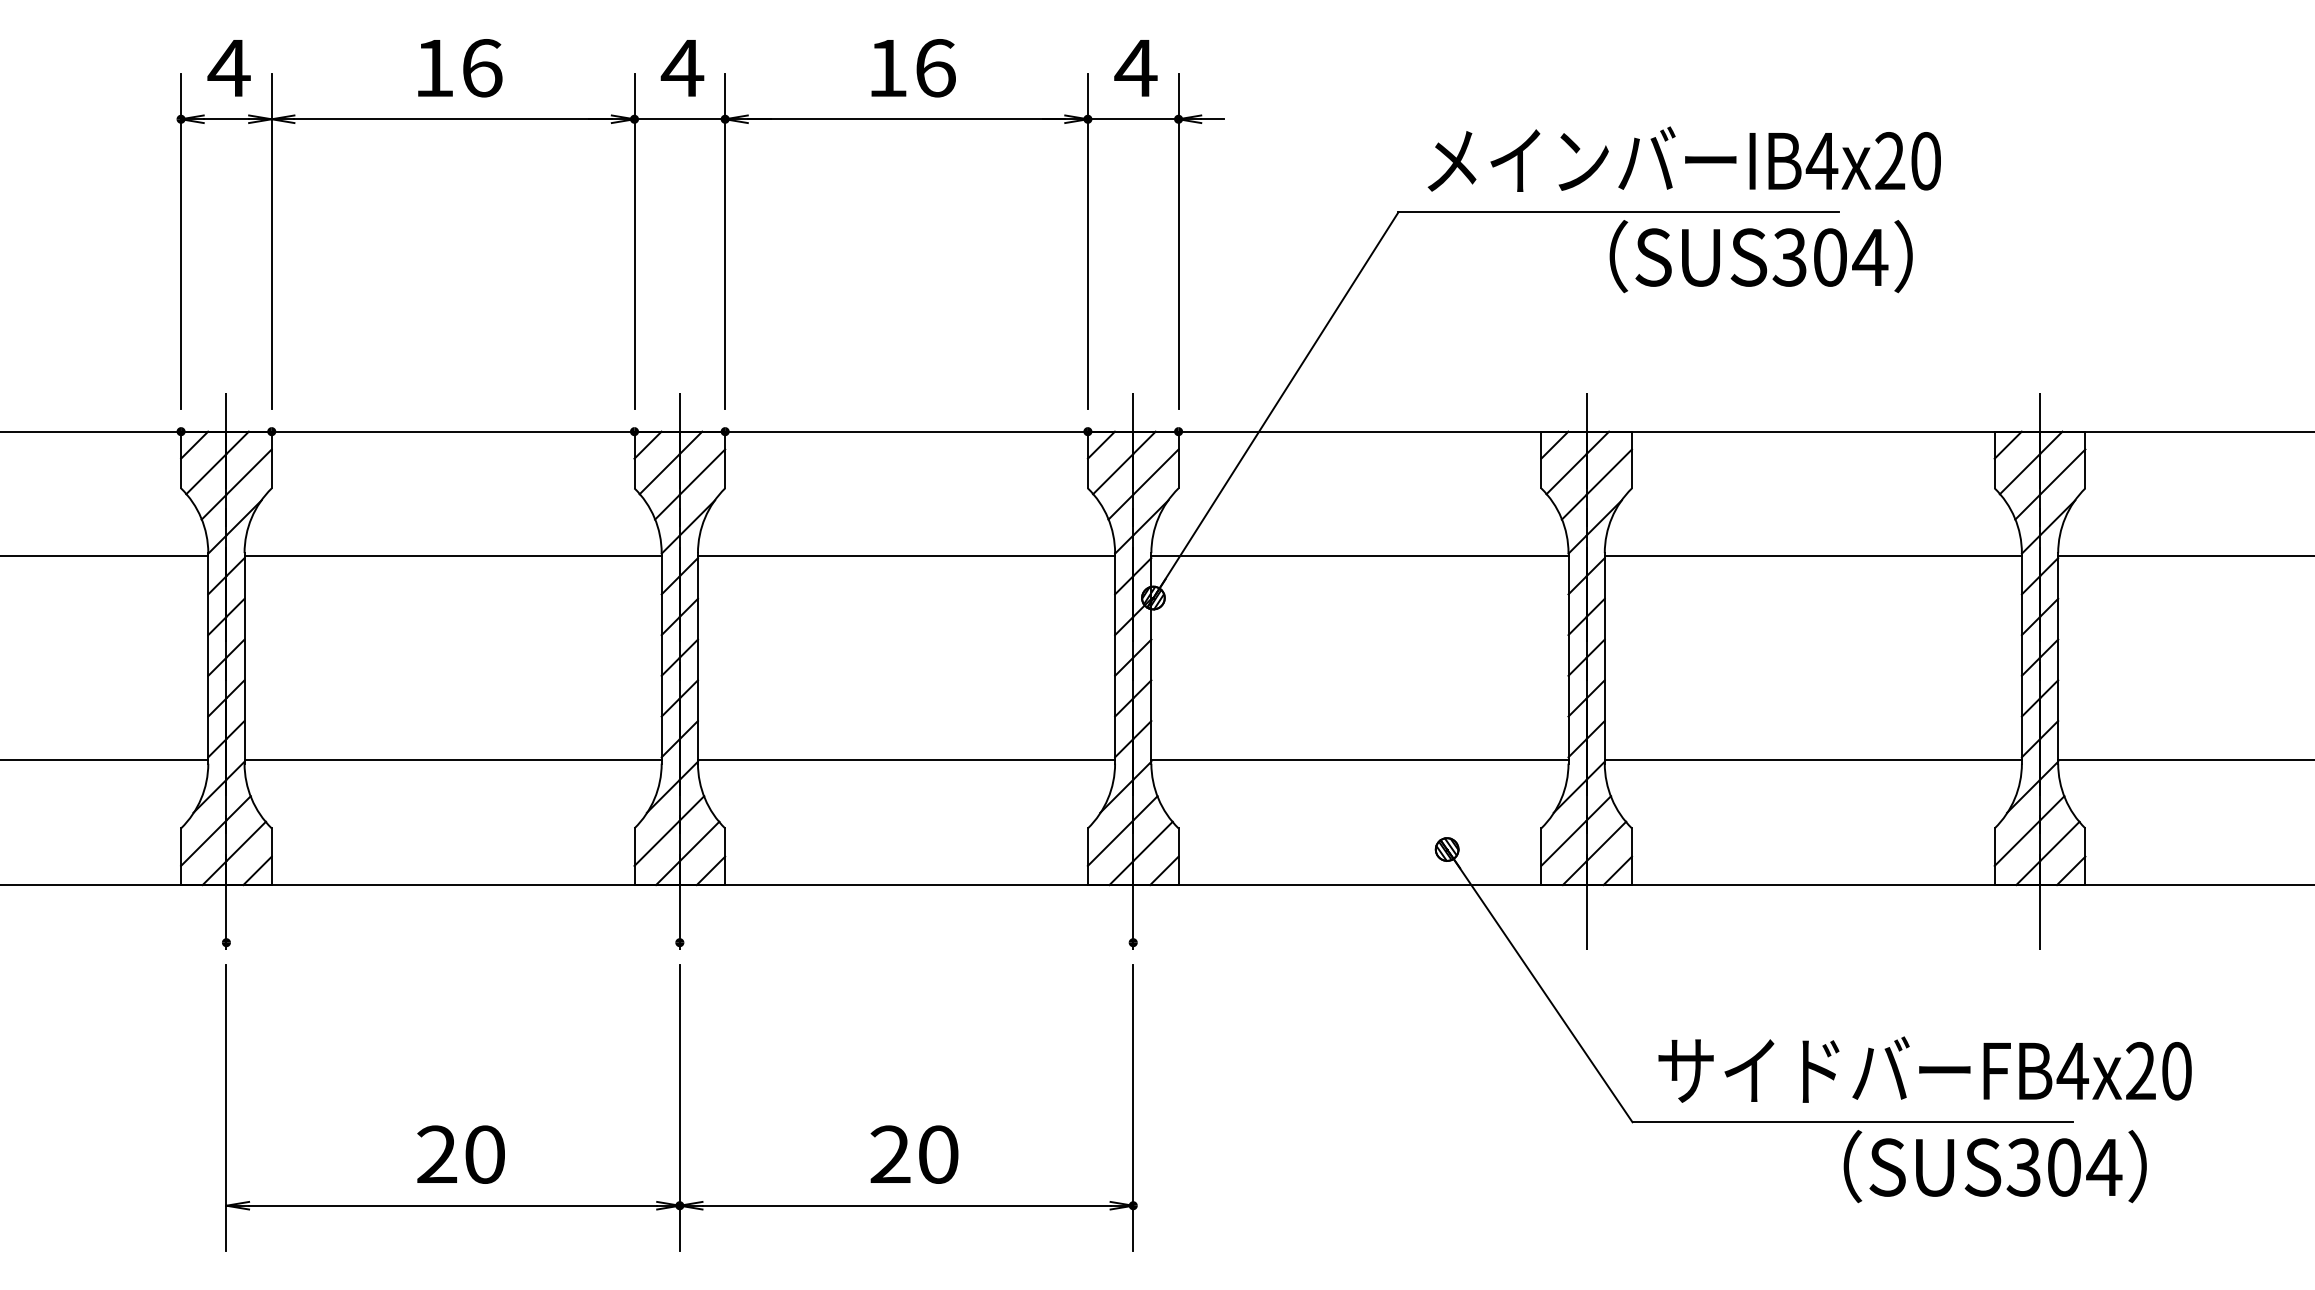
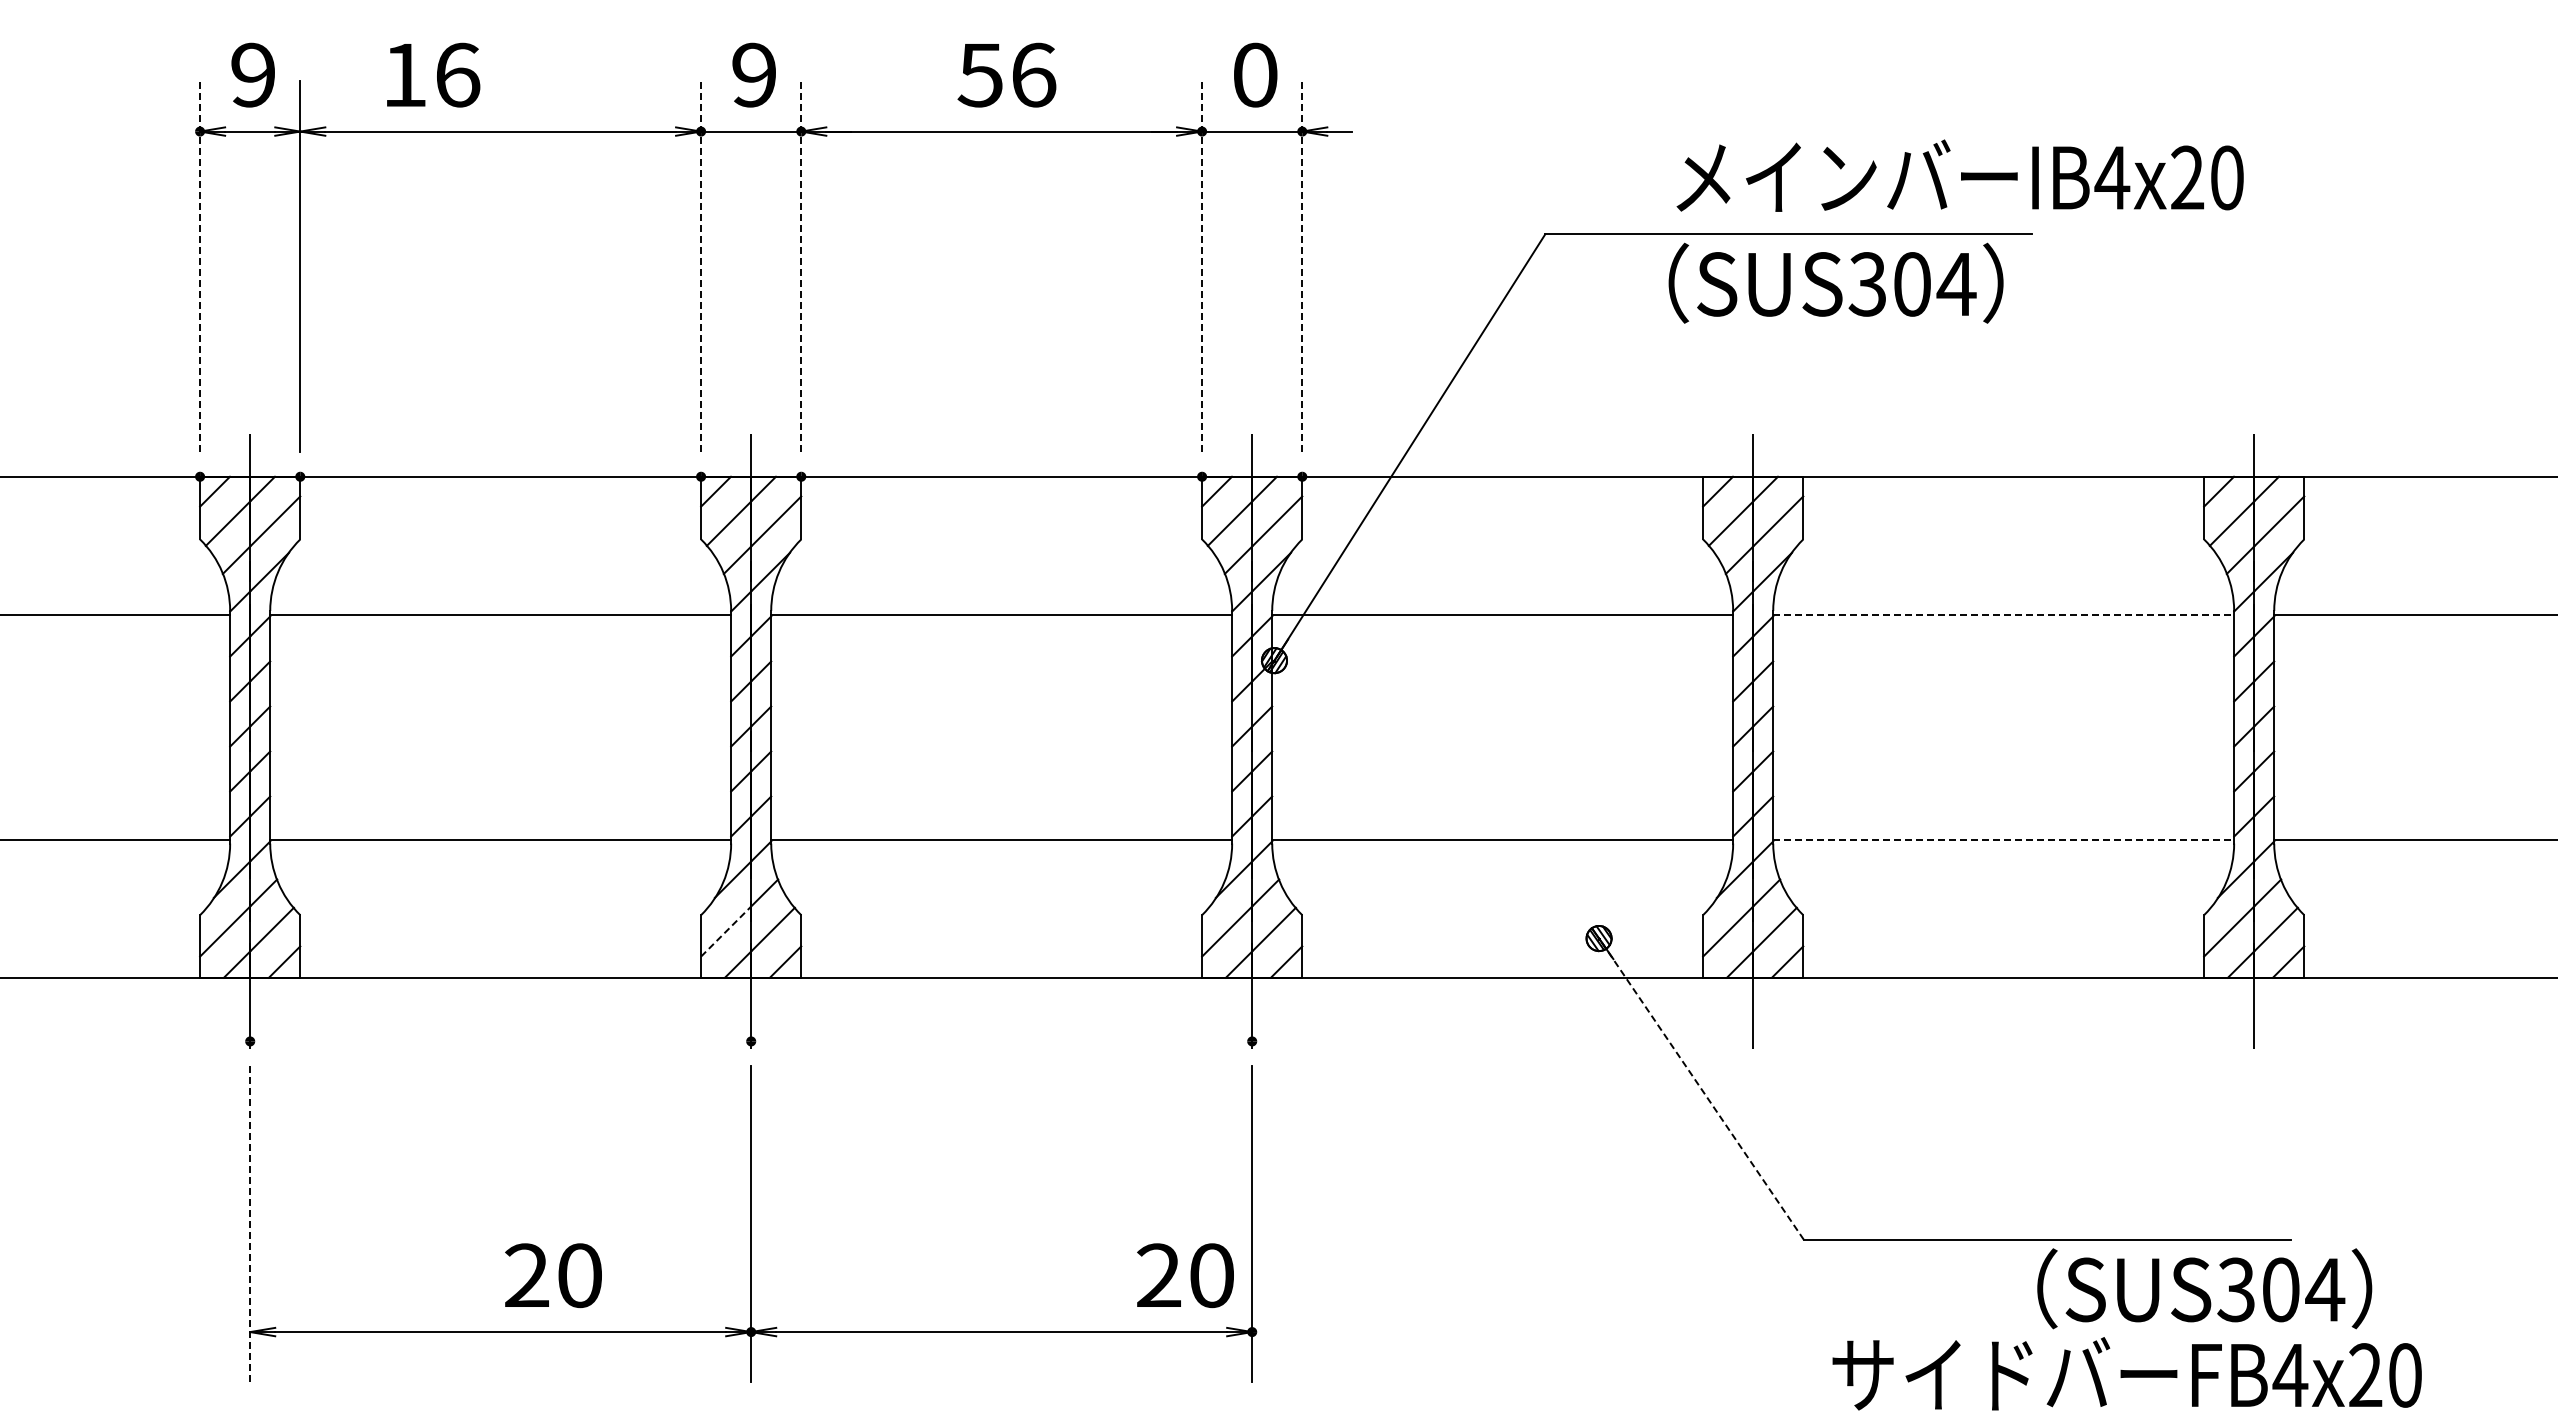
text: (229, 67) -> (253, 74), 4 -> 9
text: (460, 67) -> (433, 74), moved
text: (682, 67) -> (754, 74), 4 -> 9
text: (1136, 67) -> (1255, 74), 4 -> 0
text: (886, 68) -> (979, 75), 16 -> 56
text: (1683, 159) -> (1959, 175), moved
line: (181, 241) -> (200, 266), solid -> dashed
line: (634, 241) -> (701, 266), solid -> dashed
line: (725, 241) -> (801, 266), solid -> dashed
line: (1088, 241) -> (1202, 266), solid -> dashed
line: (1178, 241) -> (1302, 266), solid -> dashed
text: (1760, 255) -> (1835, 282), moved
line: (1814, 556) -> (2004, 614), solid -> dashed
line: (1814, 760) -> (2004, 840), solid -> dashed
line: (657, 843) -> (726, 931), solid -> dashed
line: (1540, 987) -> (1702, 1091), solid -> dashed
text: (1924, 1069) -> (2126, 1373), moved
line: (226, 1108) -> (250, 1224), solid -> dashed
text: (461, 1154) -> (553, 1275), moved
text: (914, 1154) -> (1185, 1275), moved

